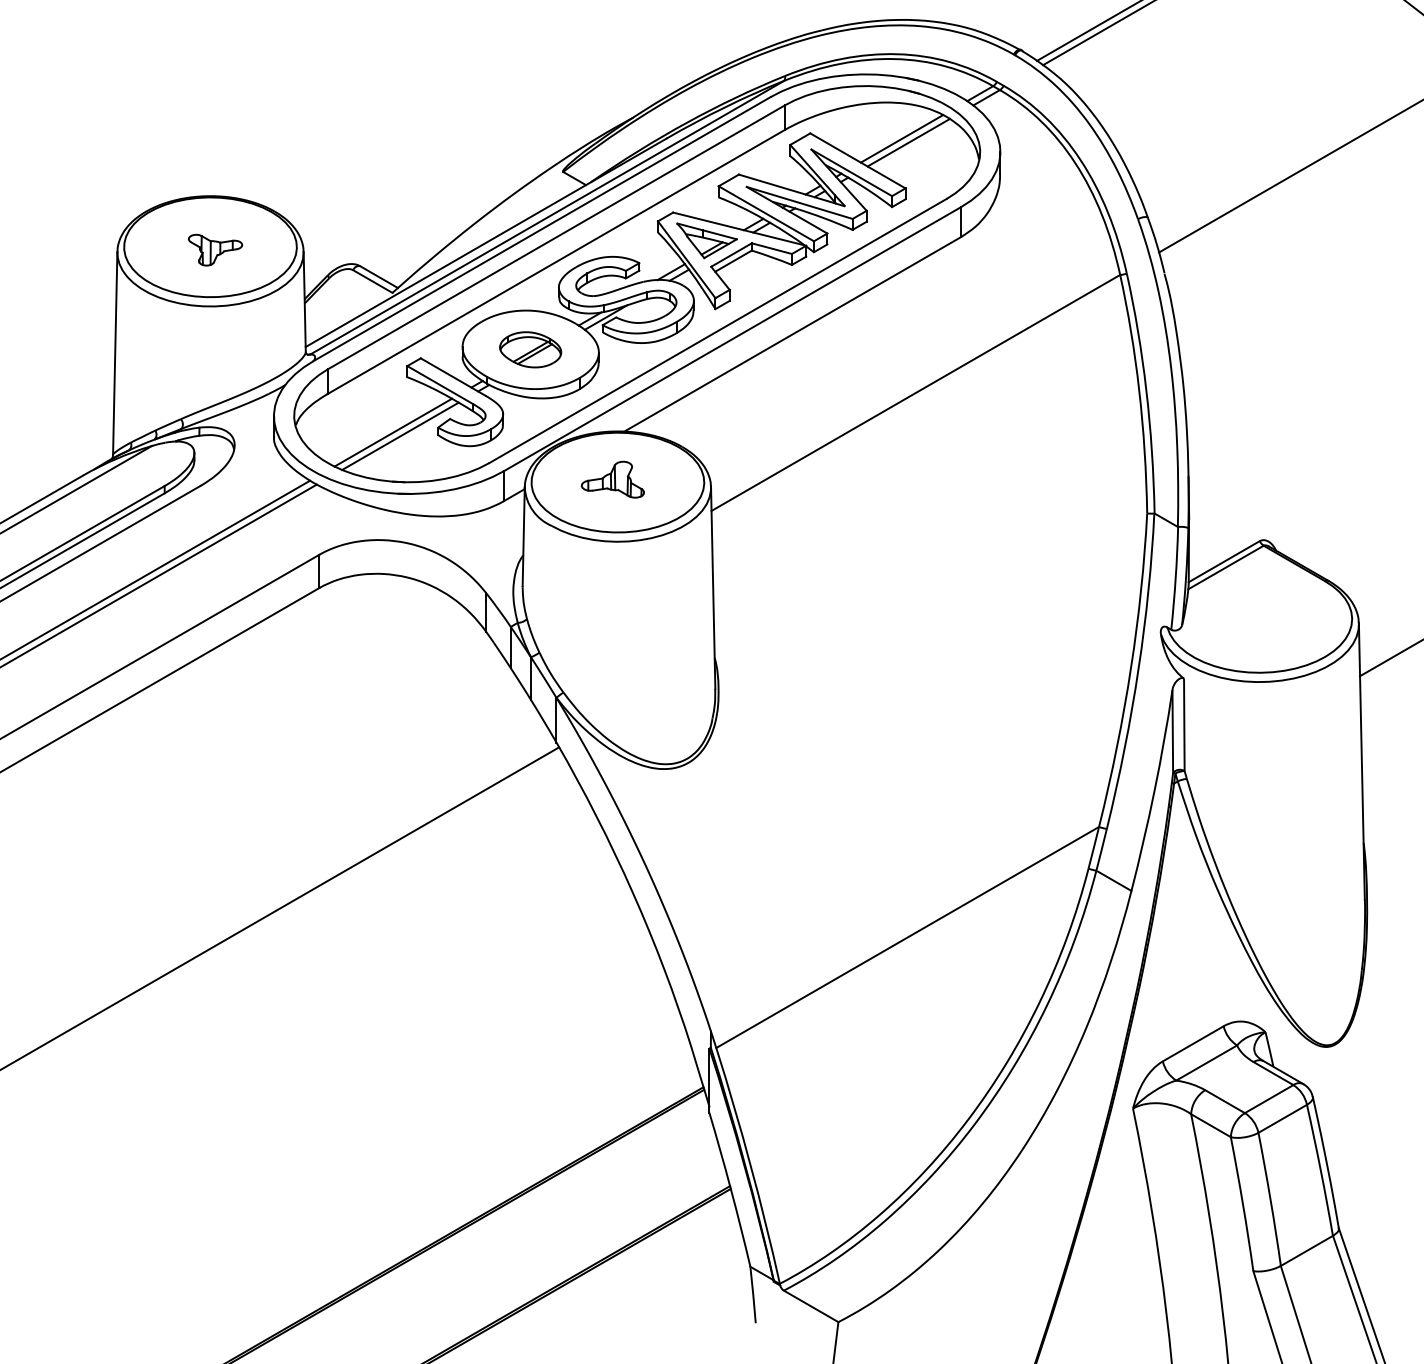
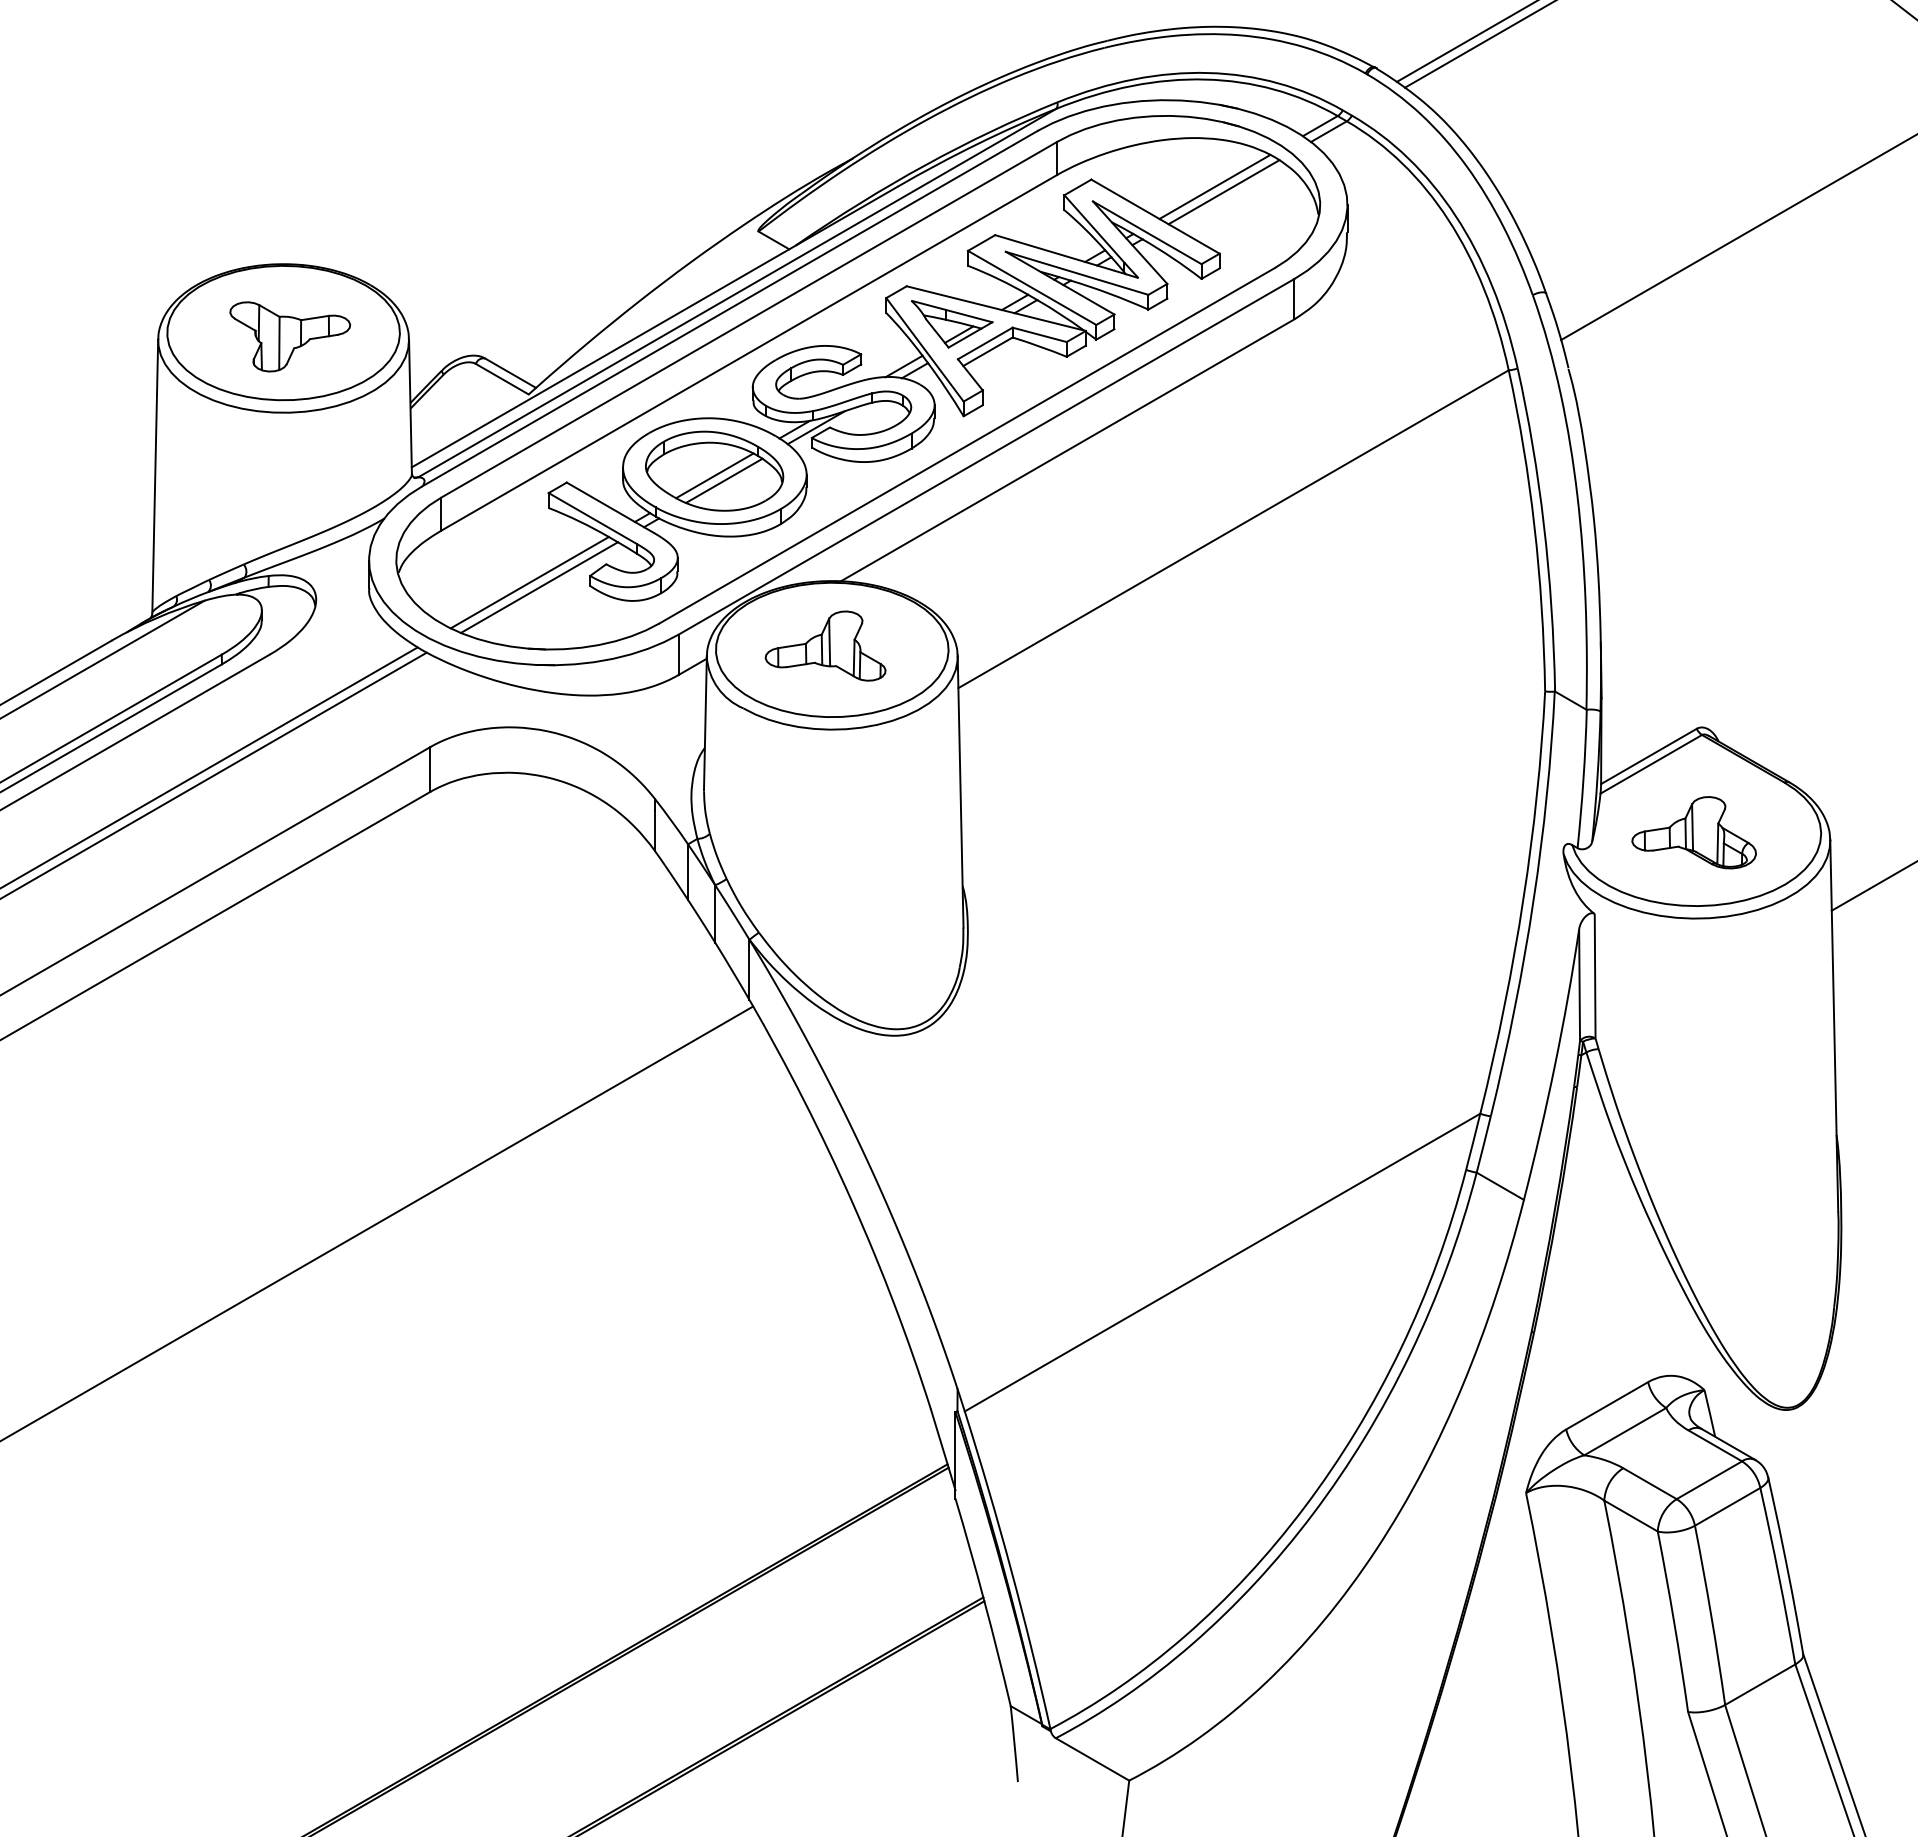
part: (215, 249) -> (290, 336), size x1.67
part: (530, 349) -> (714, 470), size x1.67
part: (612, 479) -> (825, 645), size x1.43
part: (1257, 618) -> (1693, 832), added

